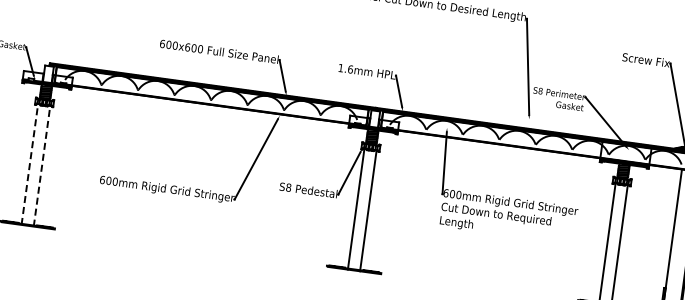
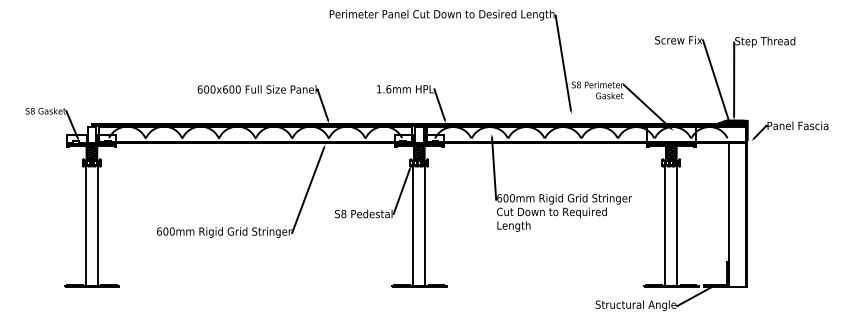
line: (29, 164) -> (85, 226), dashed -> solid
line: (42, 166) -> (98, 226), dashed -> solid

